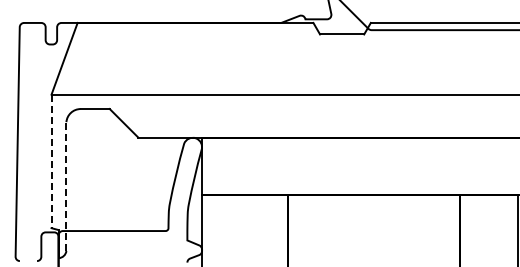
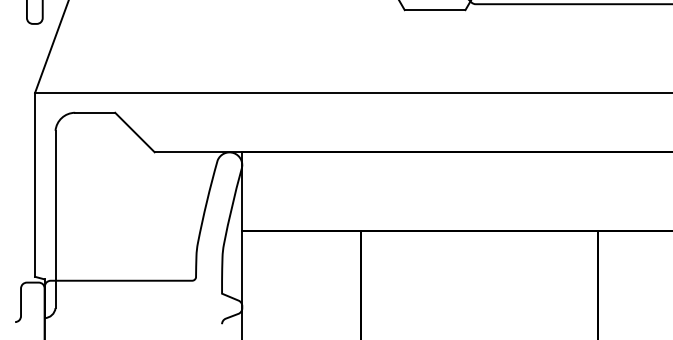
line: (51, 161) -> (34, 185), dashed -> solid
line: (66, 186) -> (55, 219), dashed -> solid

